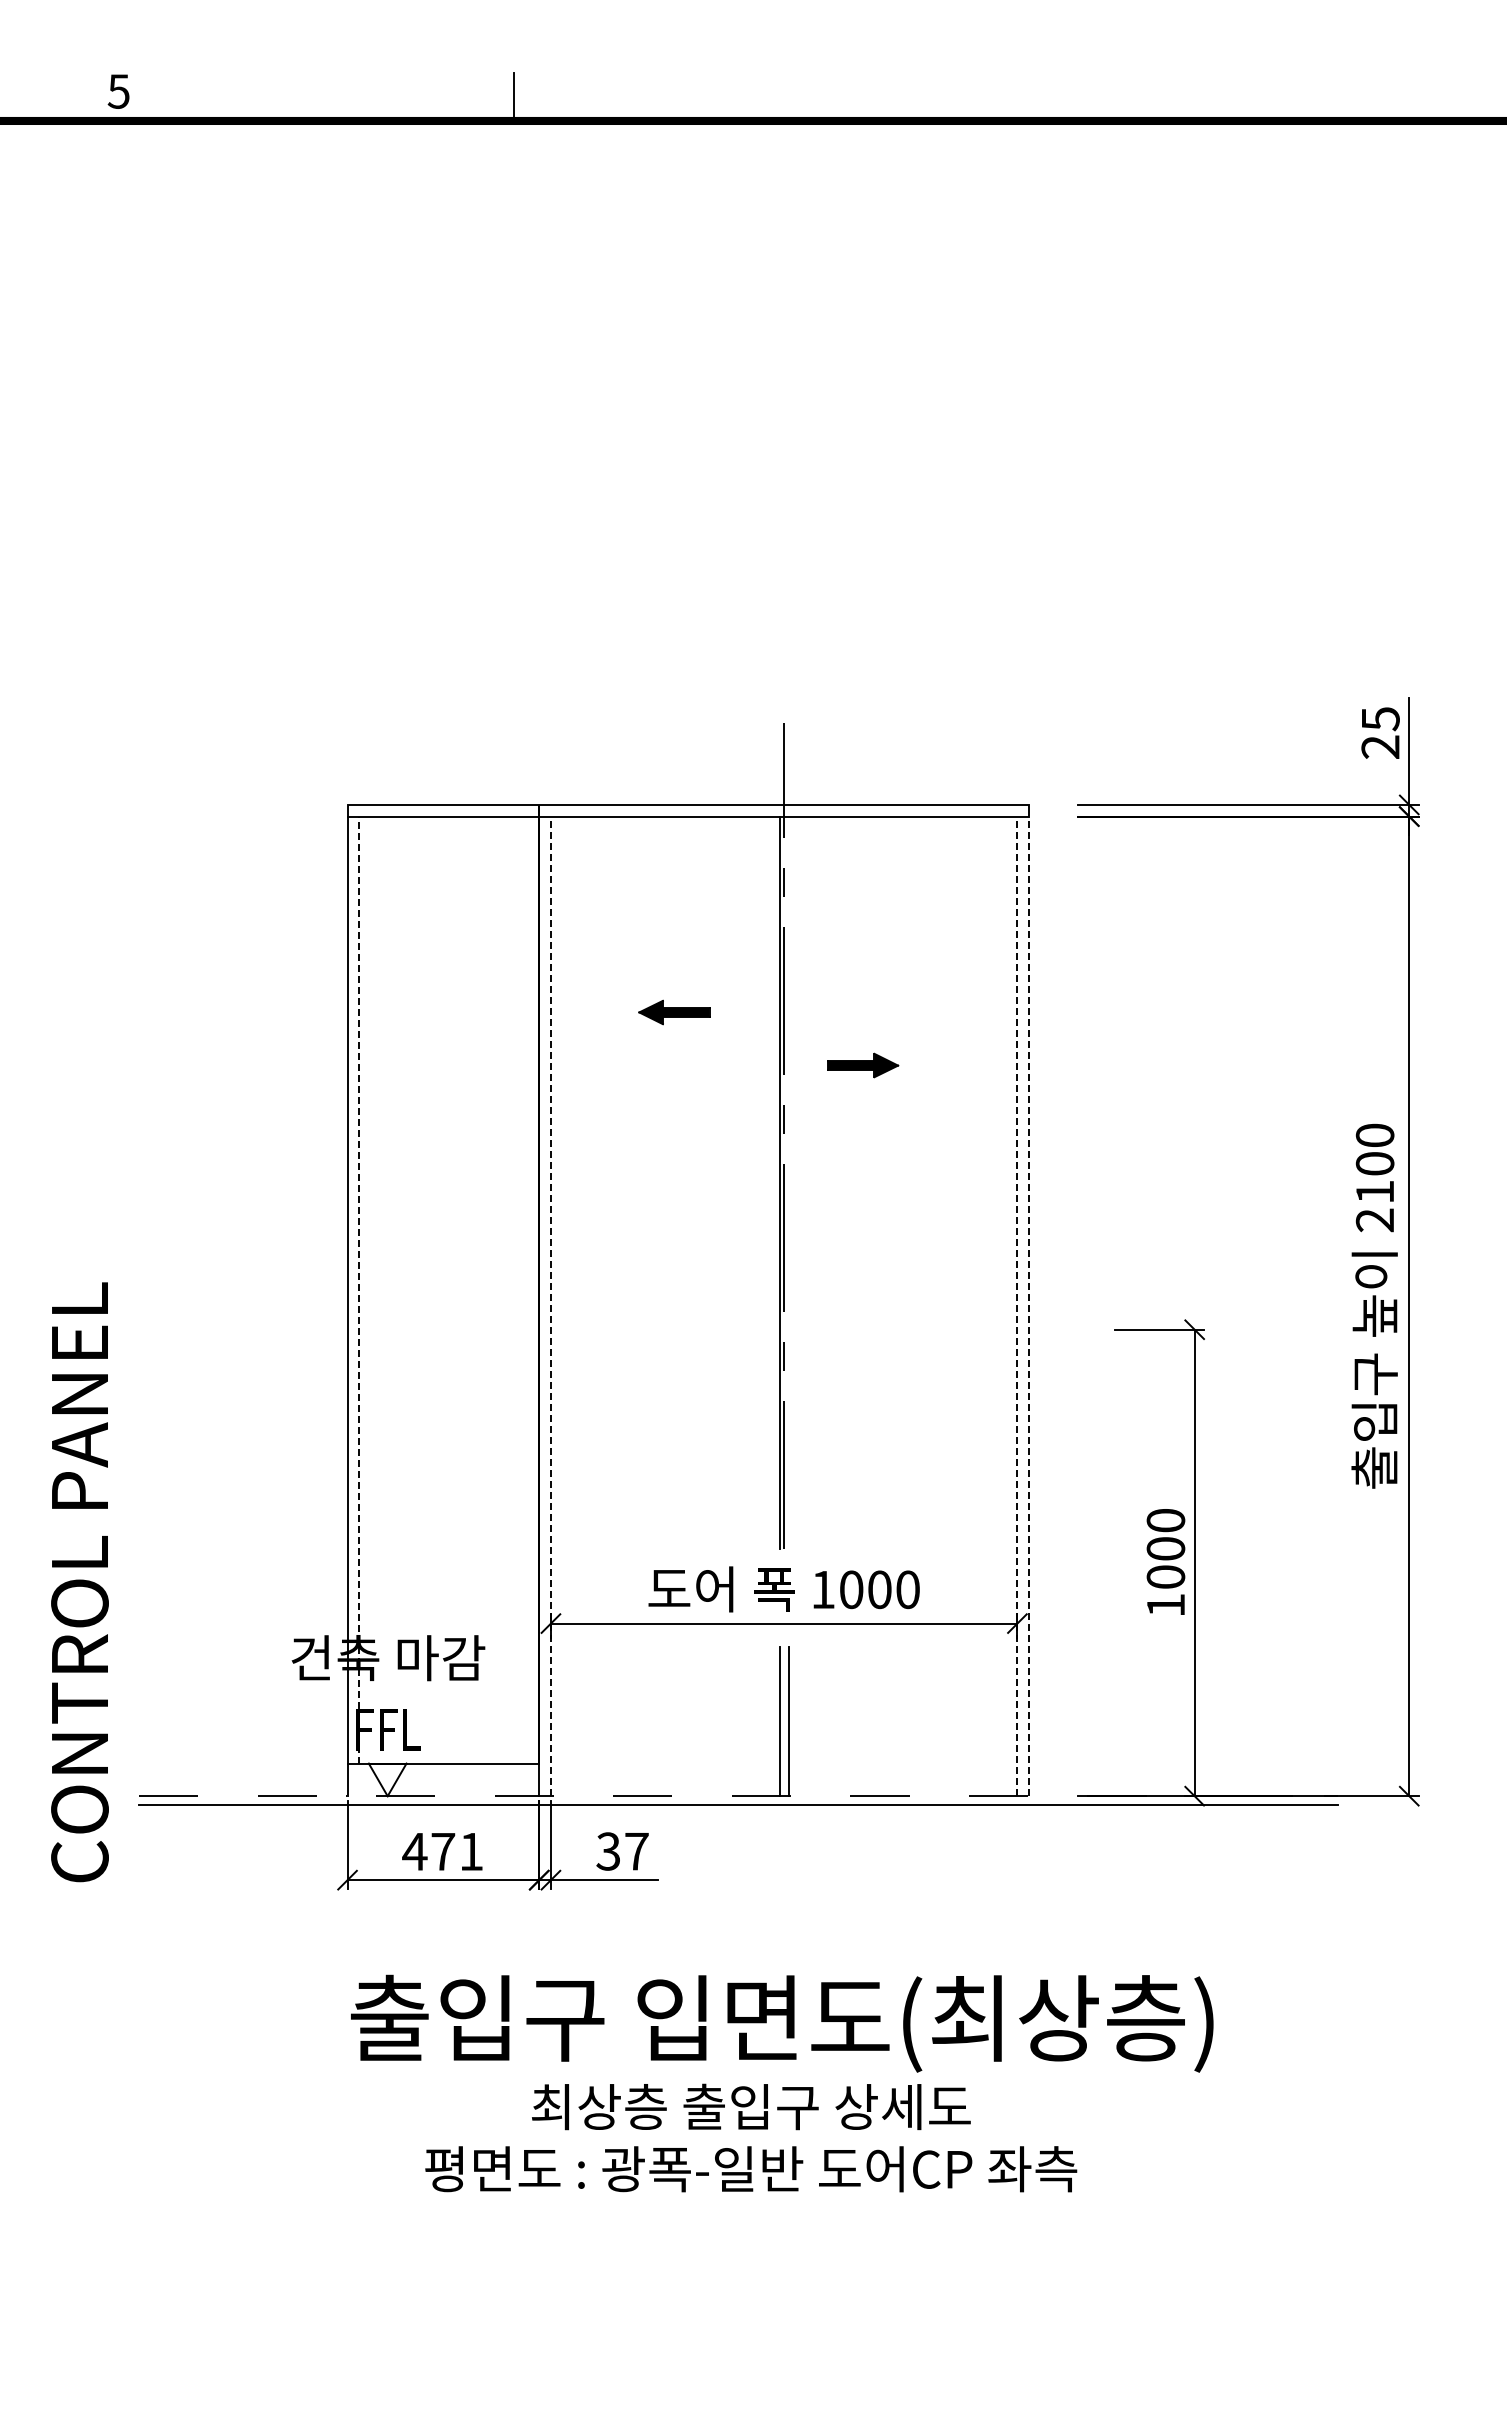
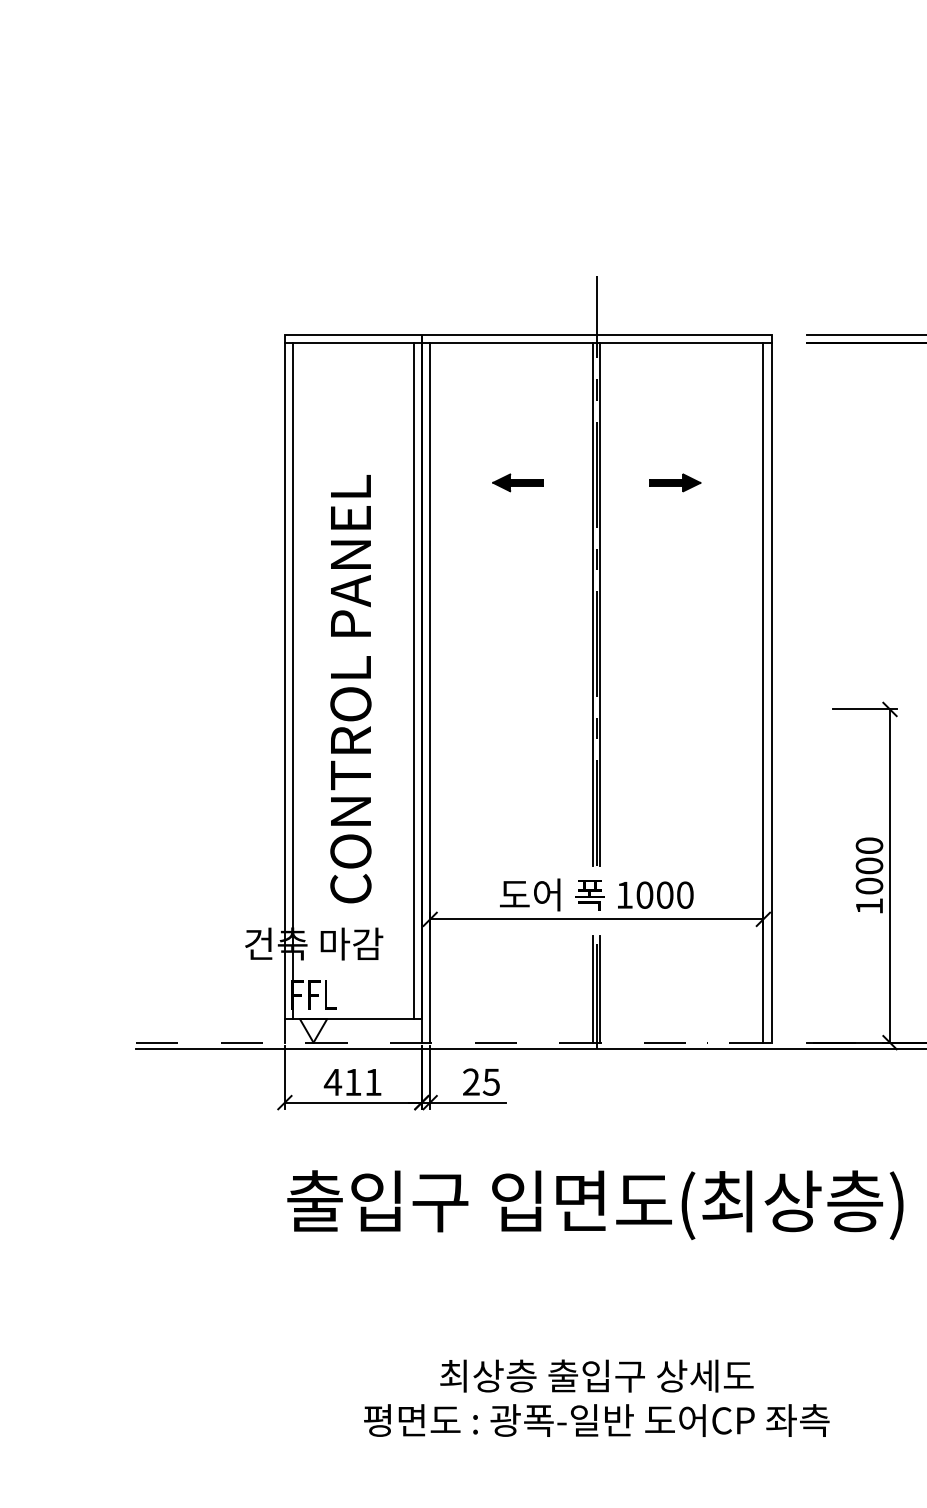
part: (863, 1065) -> (675, 482), moved
line: (788, 1182) -> (599, 604), added
line: (359, 1289) -> (293, 680), dashed -> solid
line: (527, 1289) -> (413, 680), added
line: (550, 1306) -> (429, 692), dashed -> solid
line: (1017, 1306) -> (763, 692), dashed -> solid
line: (1029, 1306) -> (772, 692), dashed -> solid
text: (79, 1582) -> (350, 689), moved
line: (784, 1725) -> (597, 992), added
text: (443, 1851) -> (353, 1082), 471 -> 411
text: (622, 1851) -> (481, 1082), 37 -> 25
text: (751, 2137) -> (597, 1397), moved

